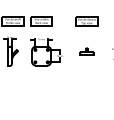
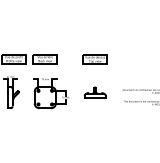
part: (87, 51) -> (95, 92), size x1.43

